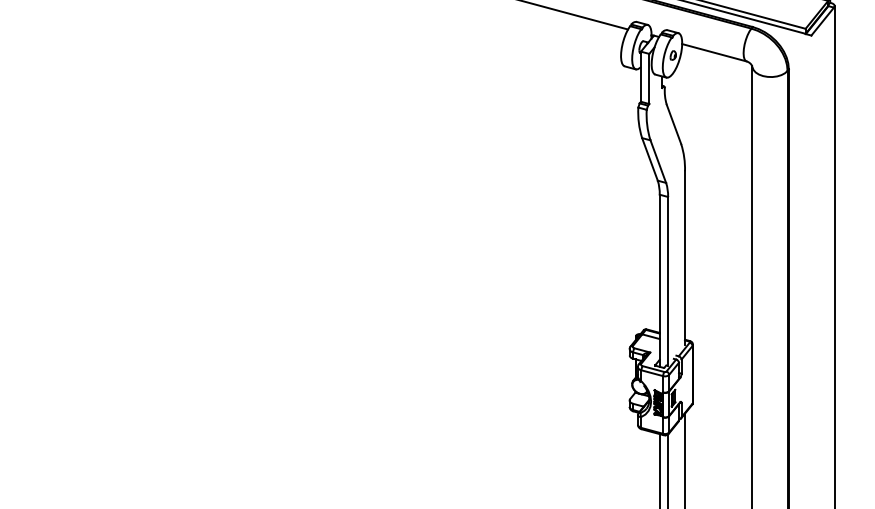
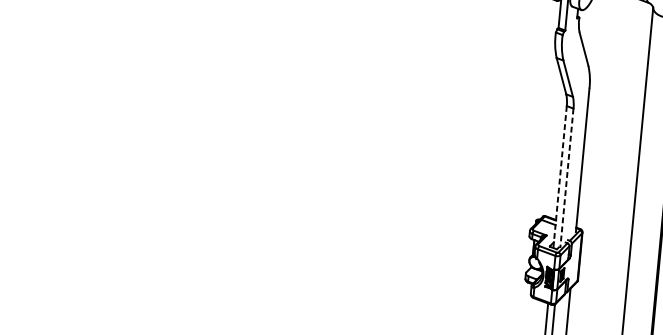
line: (659, 281) -> (559, 177), solid -> dashed
line: (668, 281) -> (567, 178), solid -> dashed

